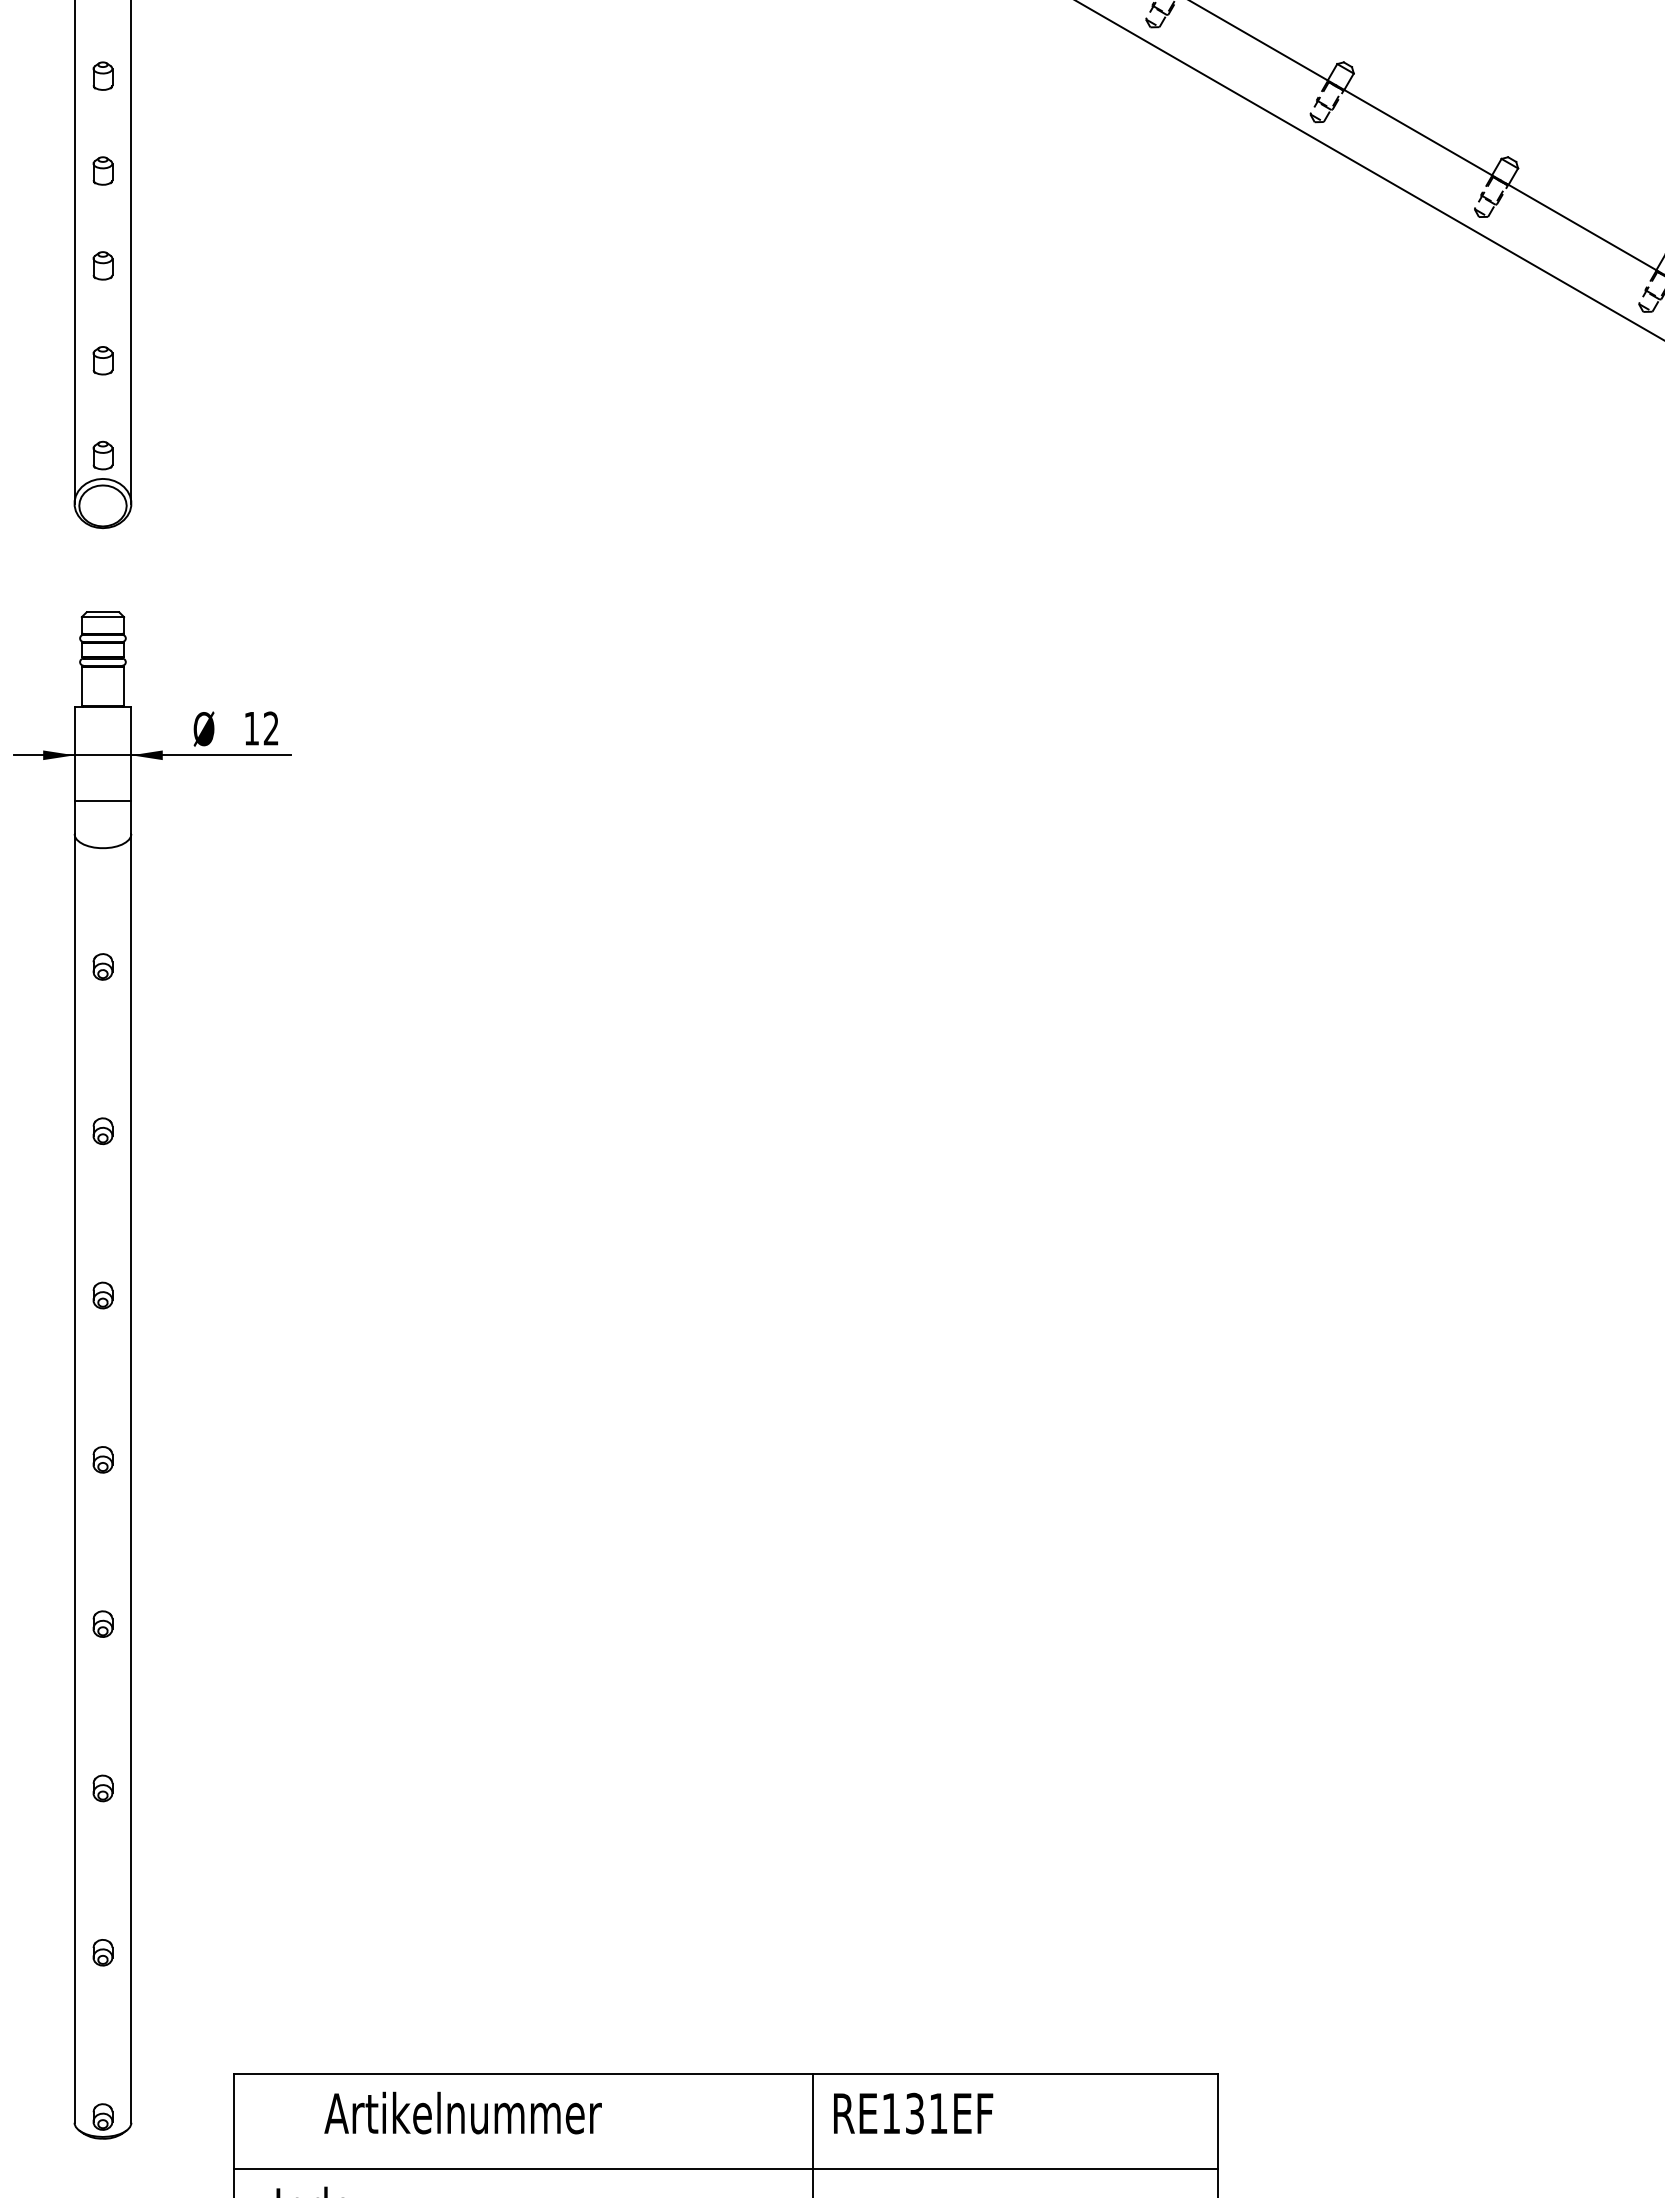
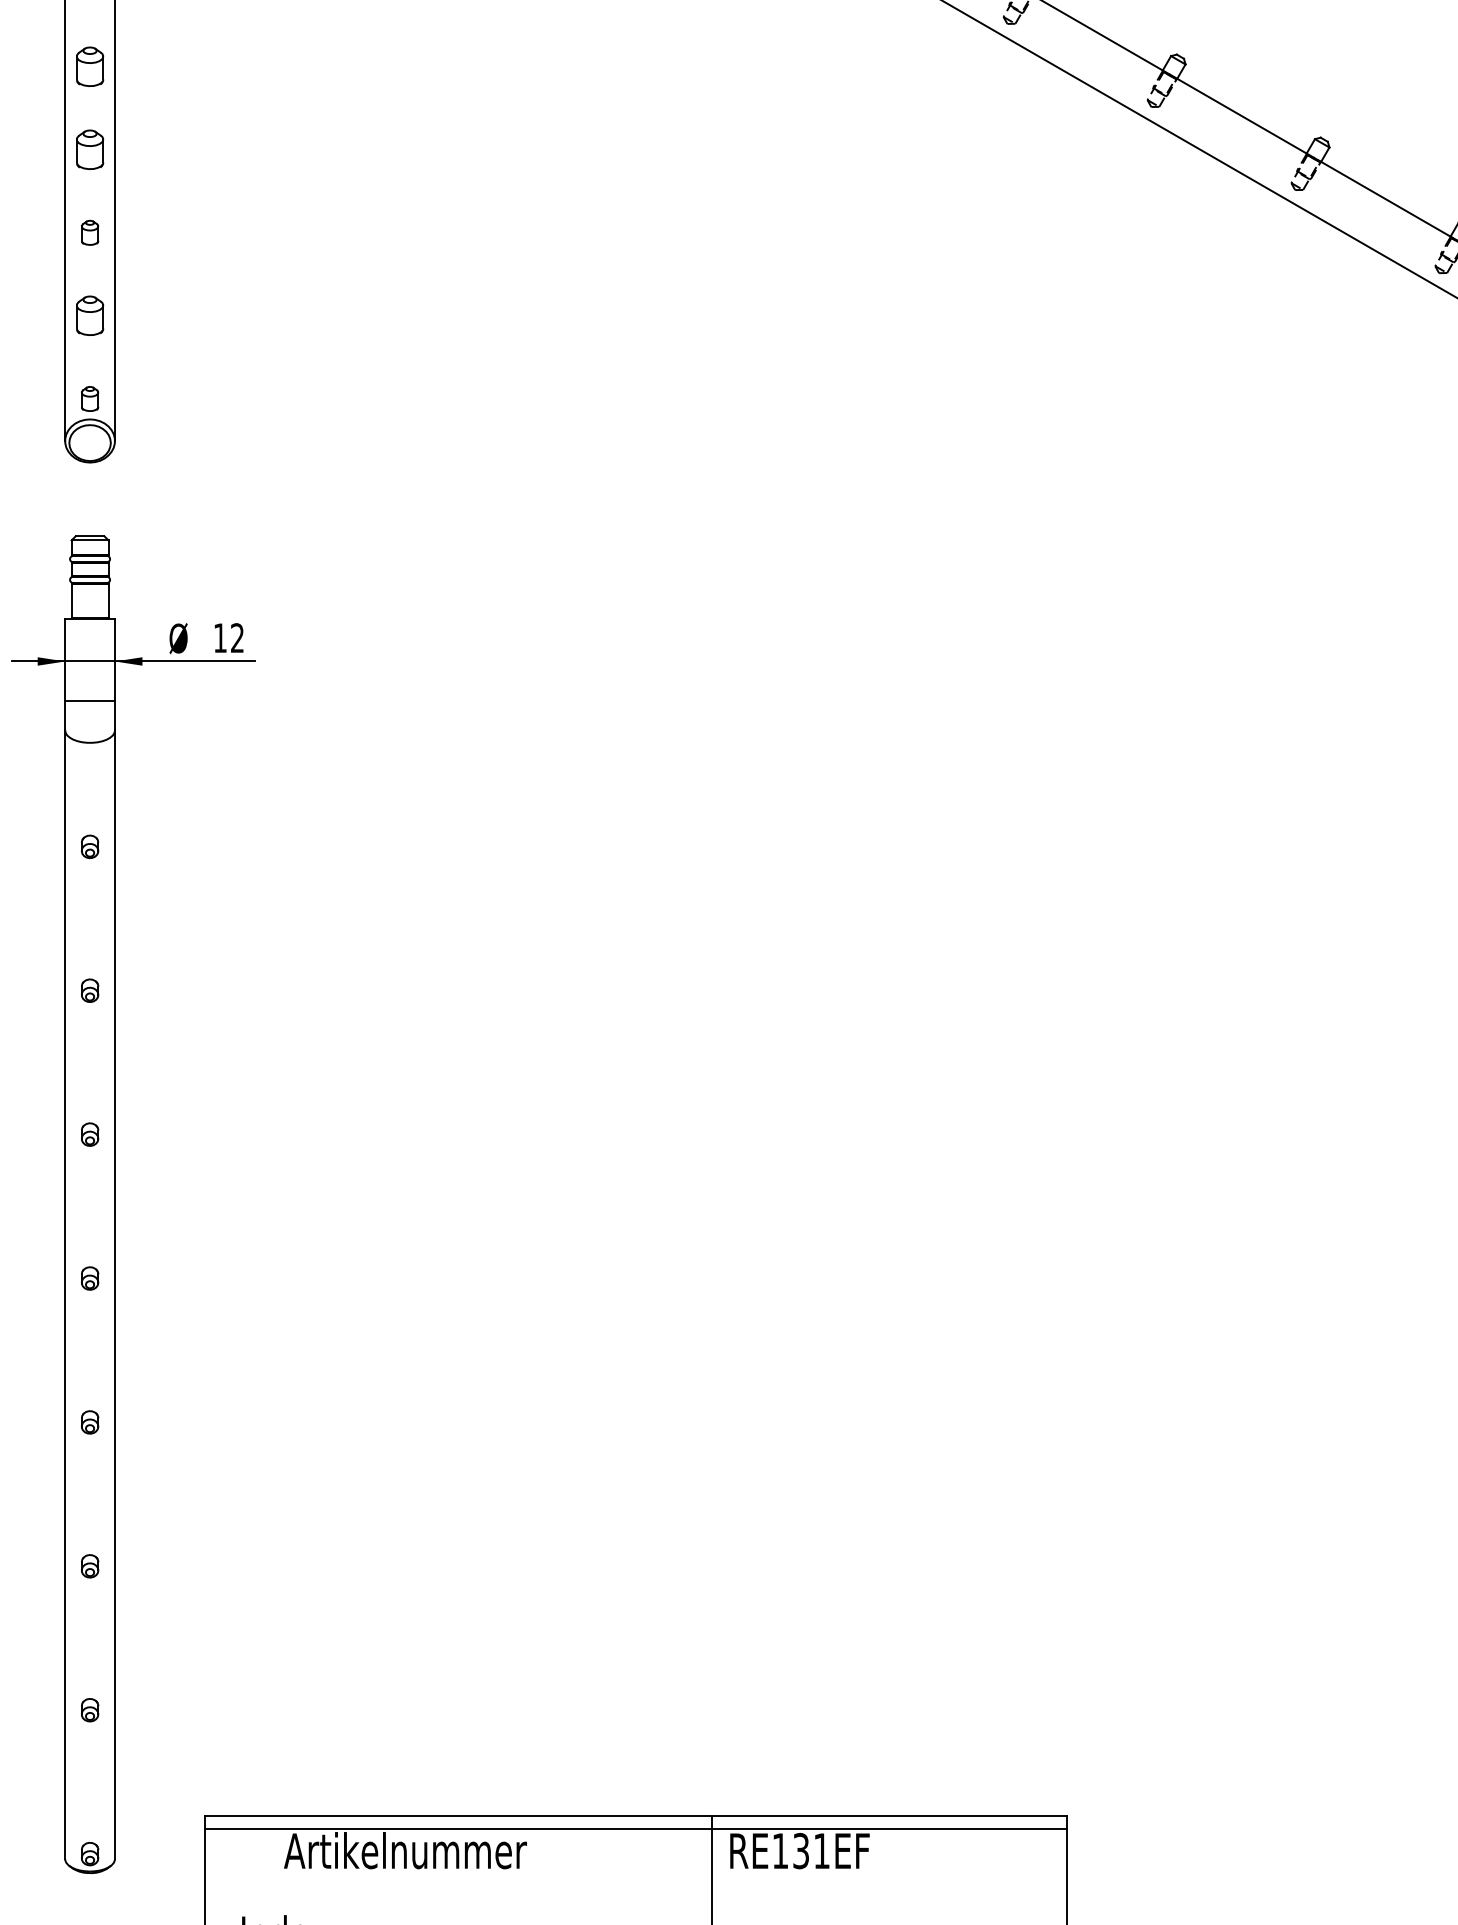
part: (102, 75) -> (89, 66), size x1.6
part: (102, 170) -> (89, 149), size x1.6
part: (102, 360) -> (89, 315), size x1.6
line: (725, 2168) -> (635, 1829), moved

